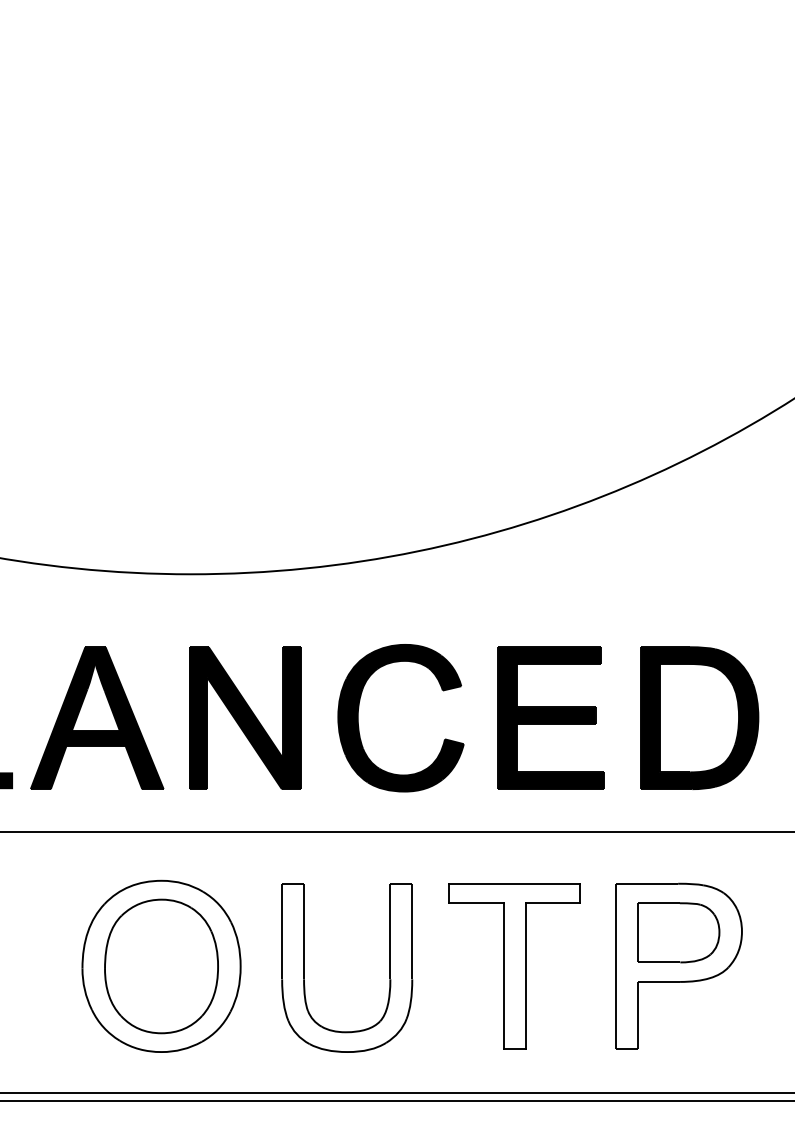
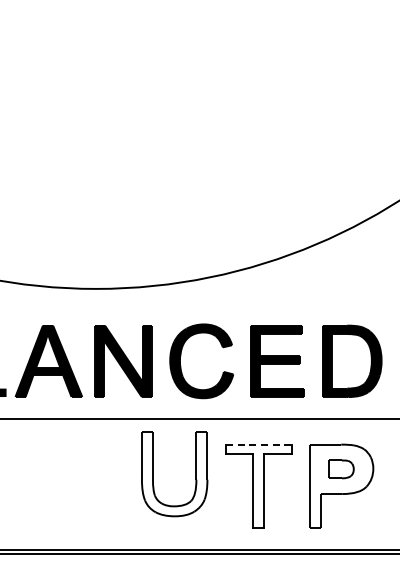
line: (515, 883) -> (259, 444), solid -> dashed
part: (678, 933) -> (341, 469), size x0.6
part: (160, 966) -> (80, 486), removed
part: (305, 968) -> (153, 474), moved

